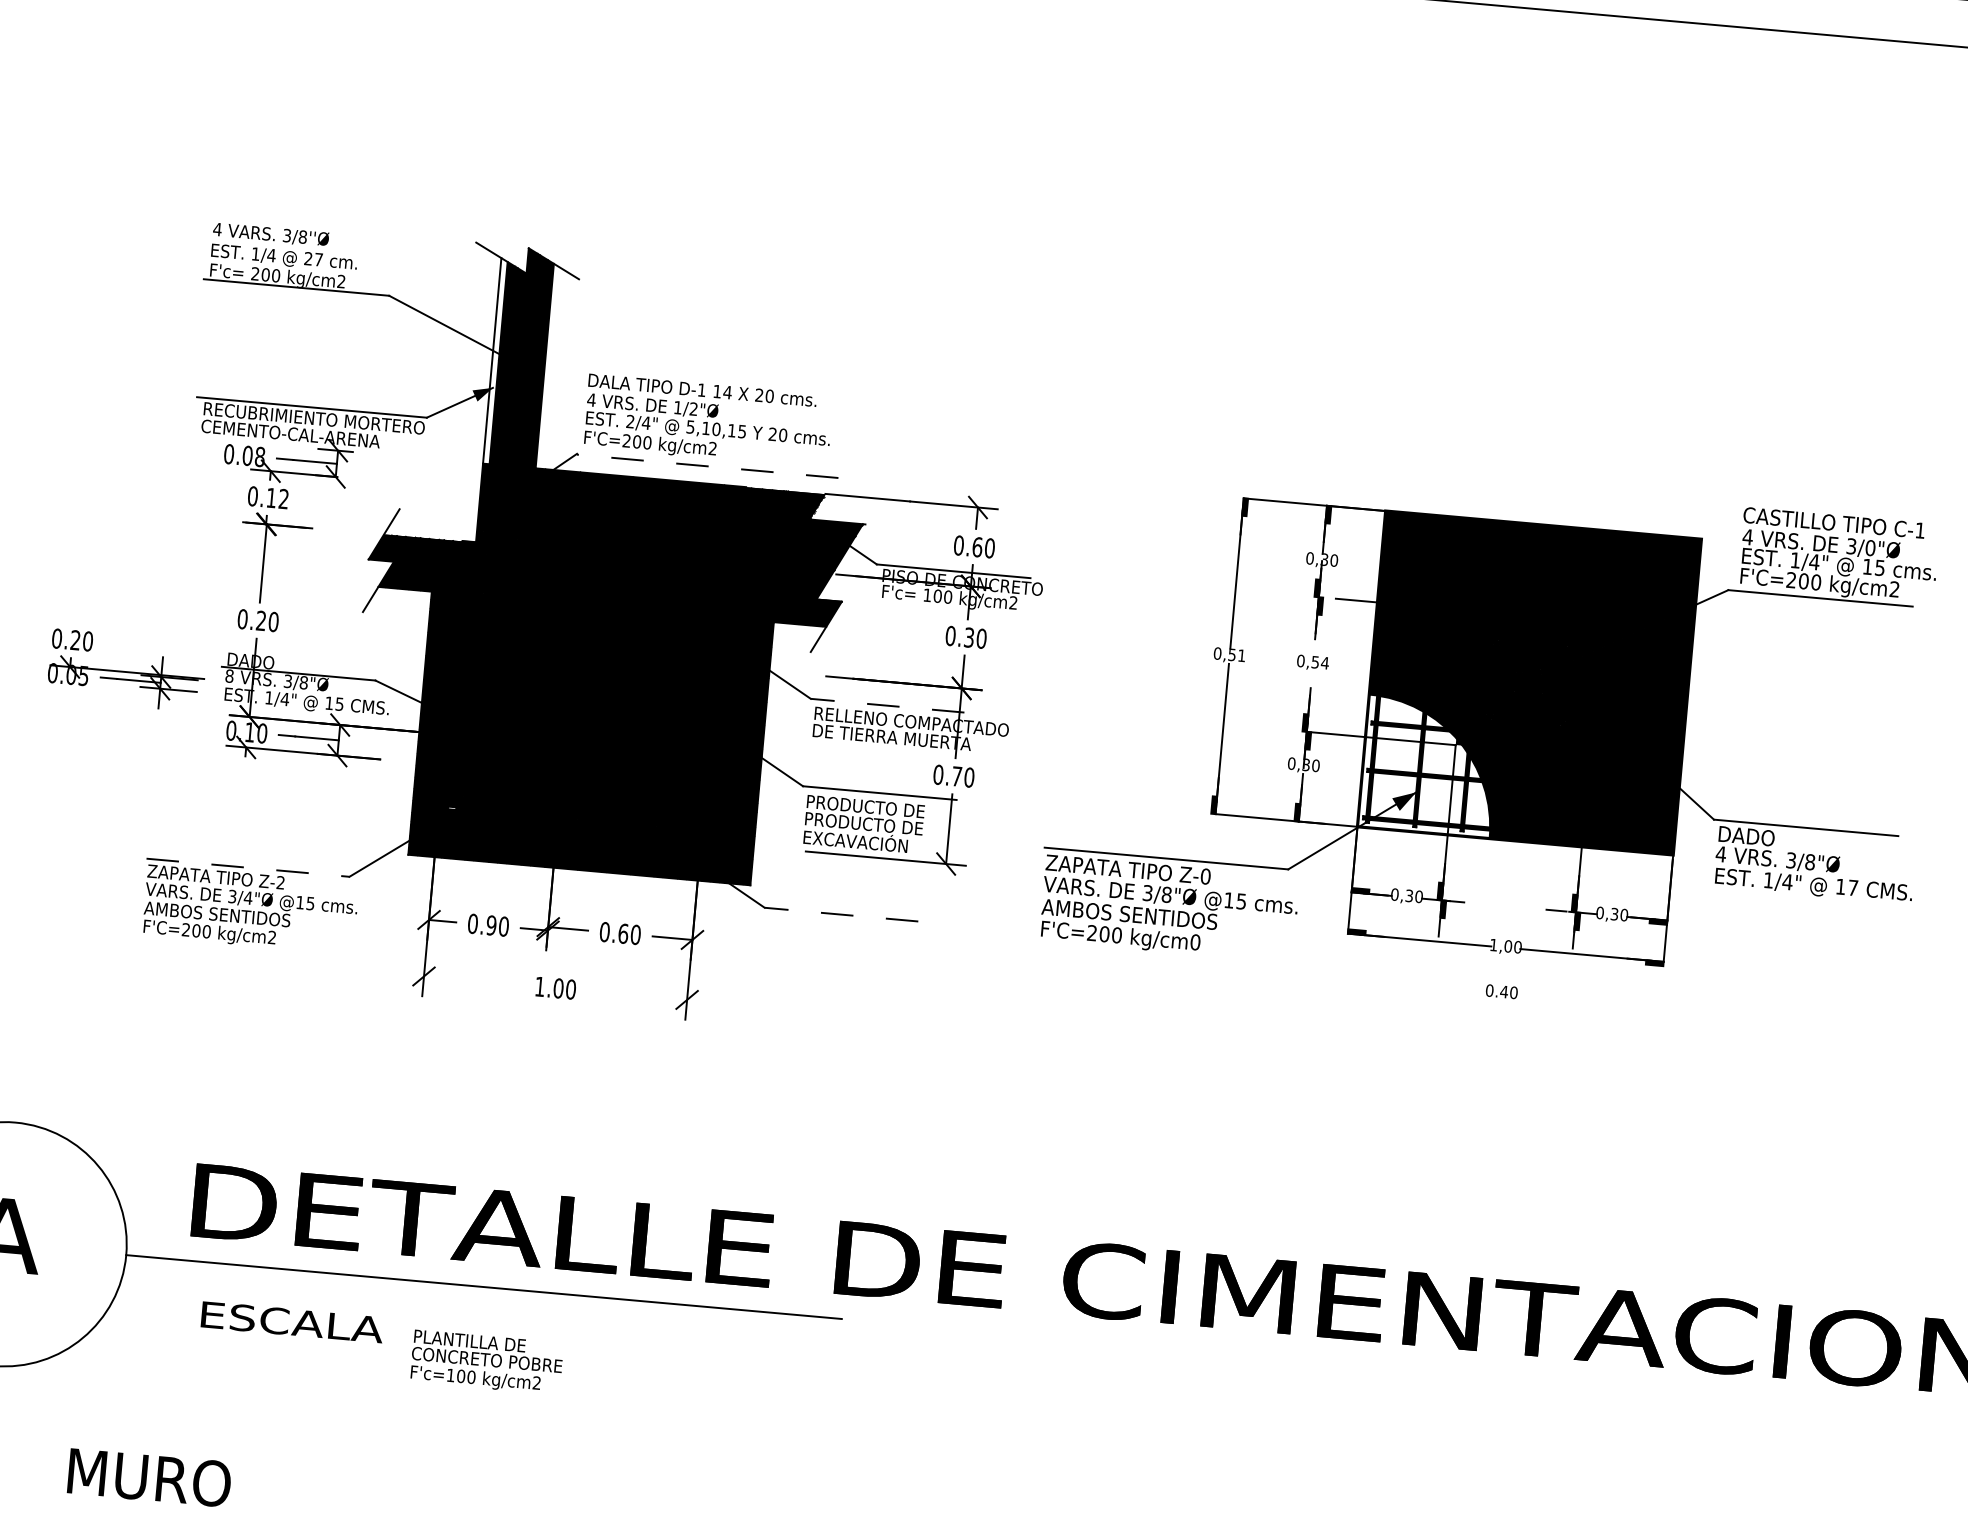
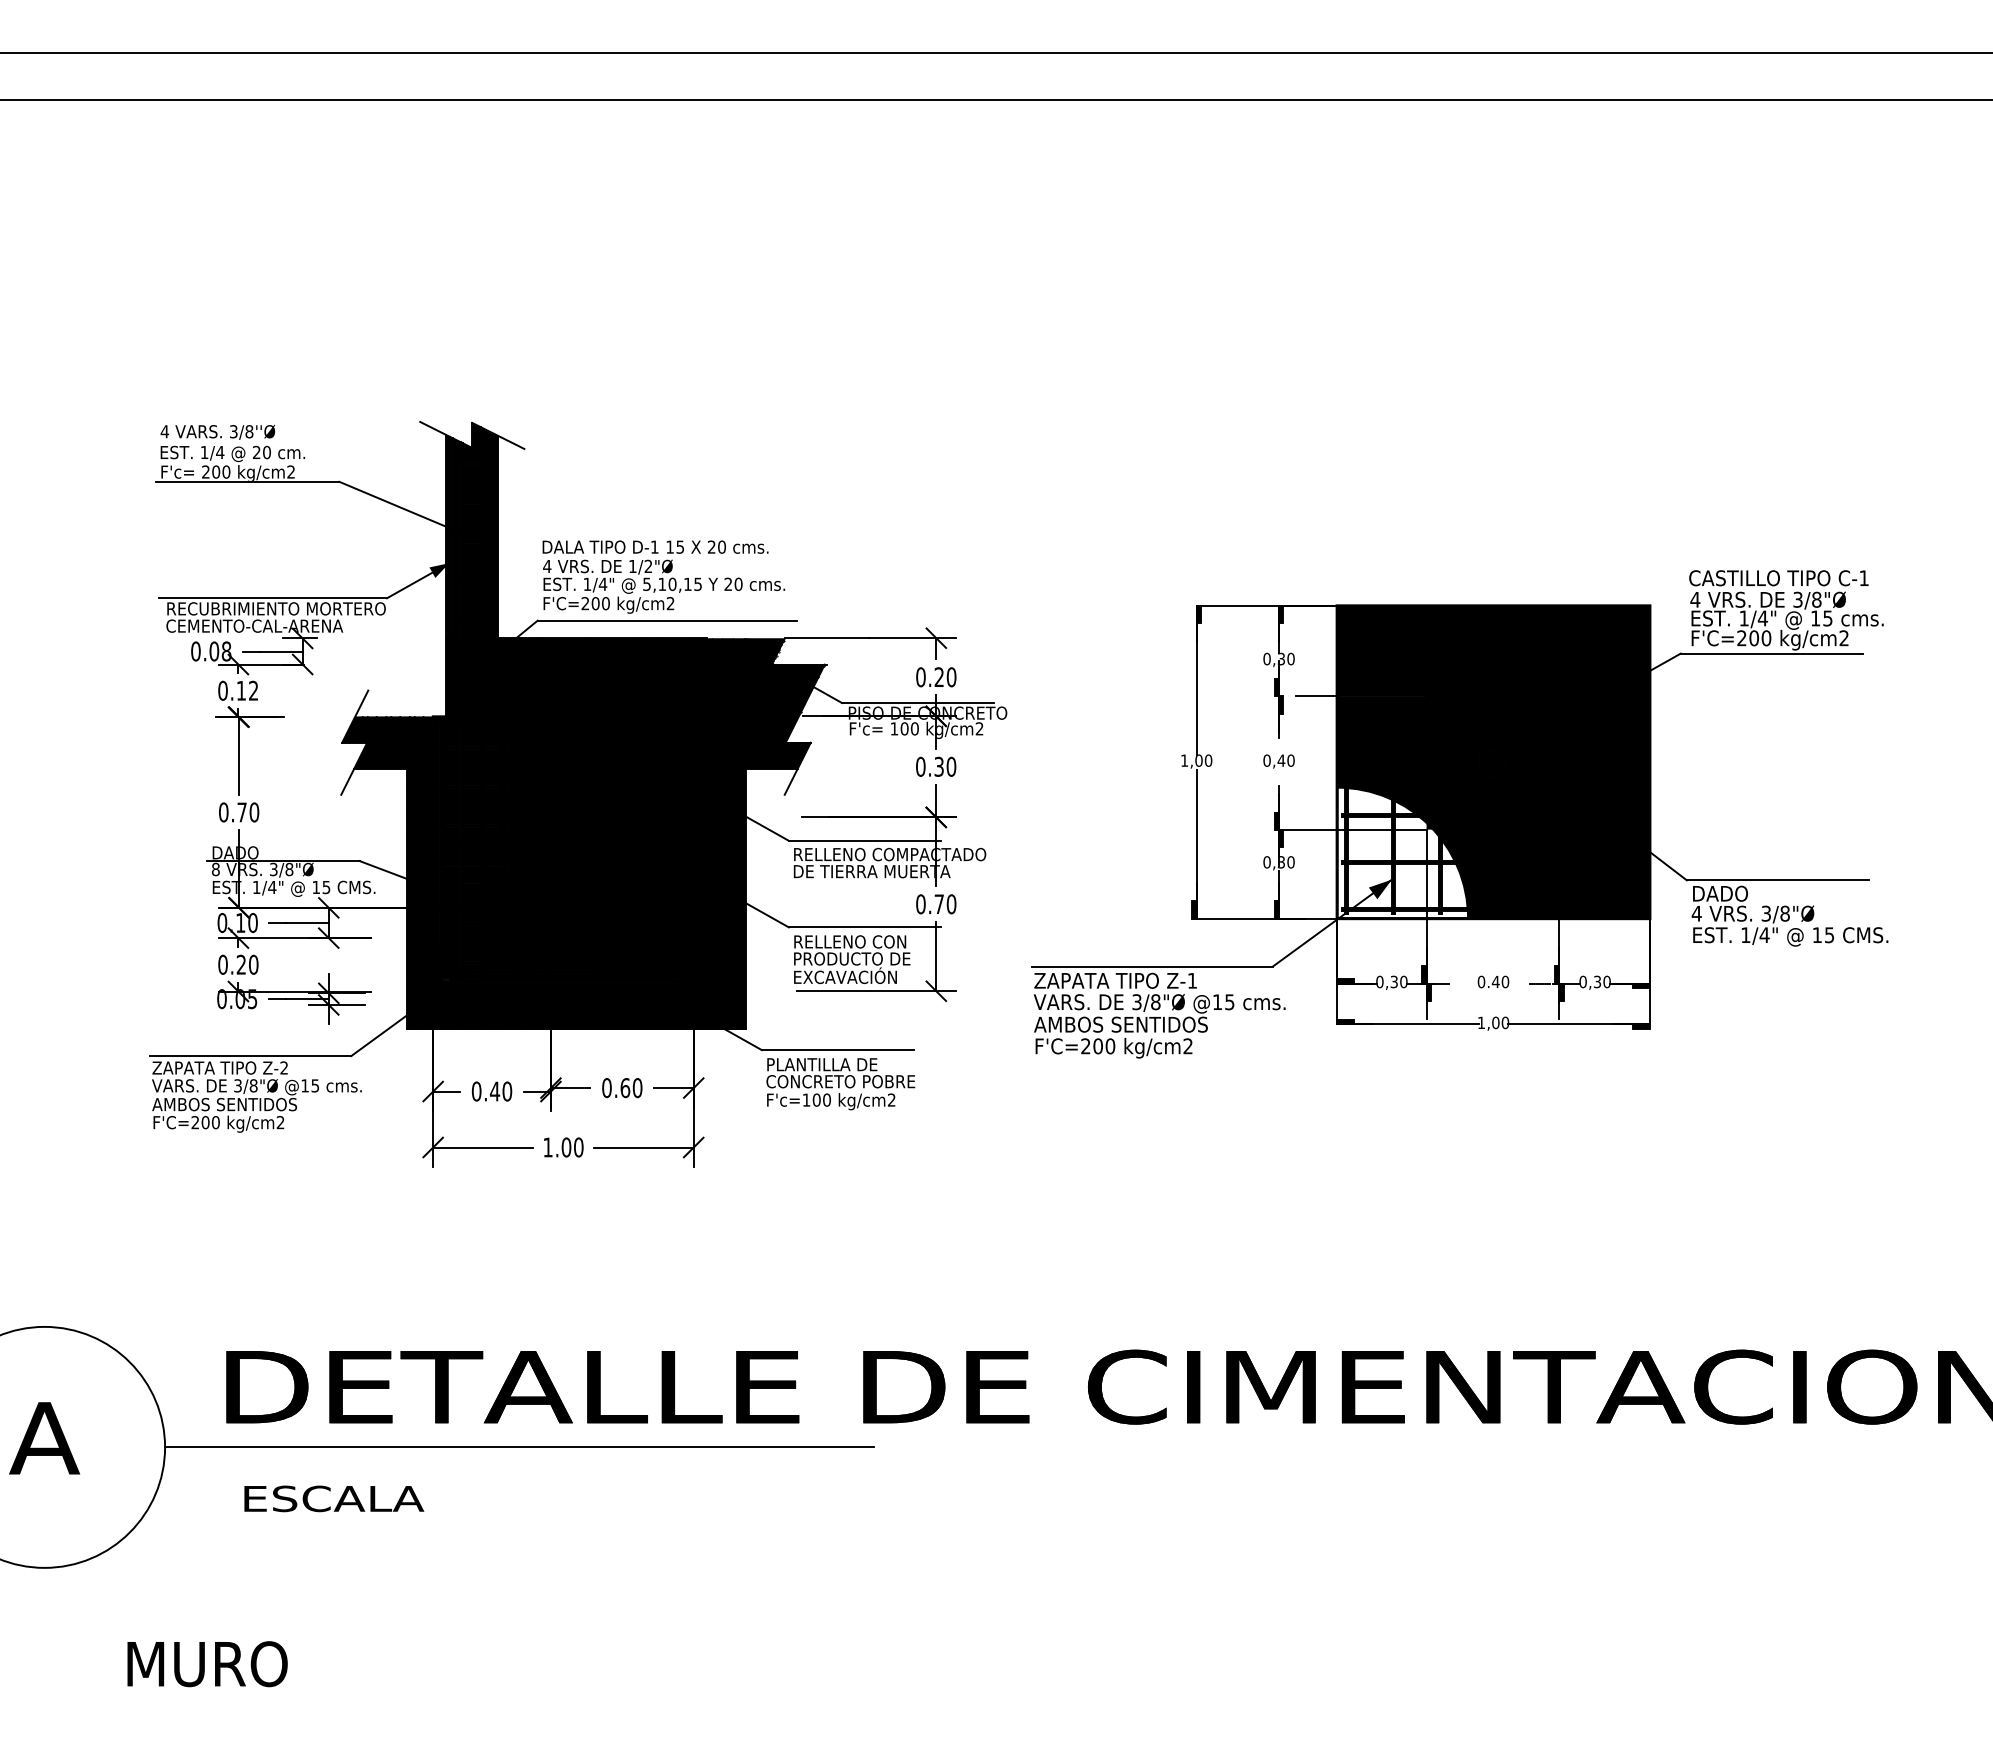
text: (318, 259) -> (266, 452), 27 -> 20
fill: (495, 360) -> (449, 536), added
text: (727, 391) -> (680, 546), 14 -> 15
text: (630, 420) -> (587, 583), 2/4" -> 1/4"
line: (707, 466) -> (666, 621), dashed -> solid
text: (977, 547) -> (939, 677), 0.60 -> 0.20
text: (1870, 547) -> (1816, 599), 3/0"Ø -> 3/8"Ø
text: (260, 620) -> (241, 812), 0.20 -> 0.70
text: (1229, 654) -> (1196, 760), 0,51 -> 1,00
text: (1319, 662) -> (1285, 760), 0,54 -> 0,40
part: (126, 670) -> (294, 989), moved
line: (887, 705) -> (864, 840), dashed -> solid
text: (867, 806) -> (853, 941), PRODUCTO DE -> RELLENO CON
line: (247, 868) -> (250, 1056), dashed -> solid
text: (1205, 876) -> (1192, 980), Z-0 -> Z-1
text: (1853, 888) -> (1829, 935), 17 -> 15
text: (248, 897) -> (253, 1085), 3/4"Ø -> 3/8"Ø
line: (841, 914) -> (837, 1050), dashed -> solid
text: (491, 925) -> (495, 1091), 0.90 -> 0.40
text: (1194, 942) -> (1187, 1046), kg/cm0 -> kg/cm2
line: (473, 980) -> (482, 1147), added
text: (1501, 991) -> (1493, 981), moved
line: (636, 995) -> (643, 1147), added
text: (486, 1362) -> (840, 1084), moved

